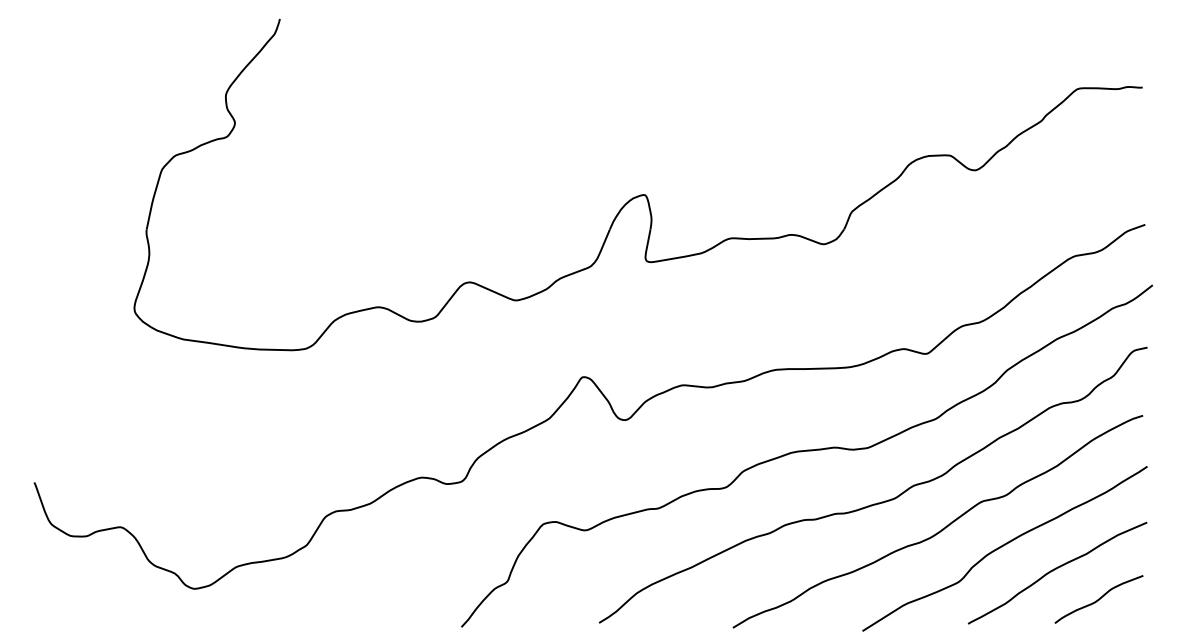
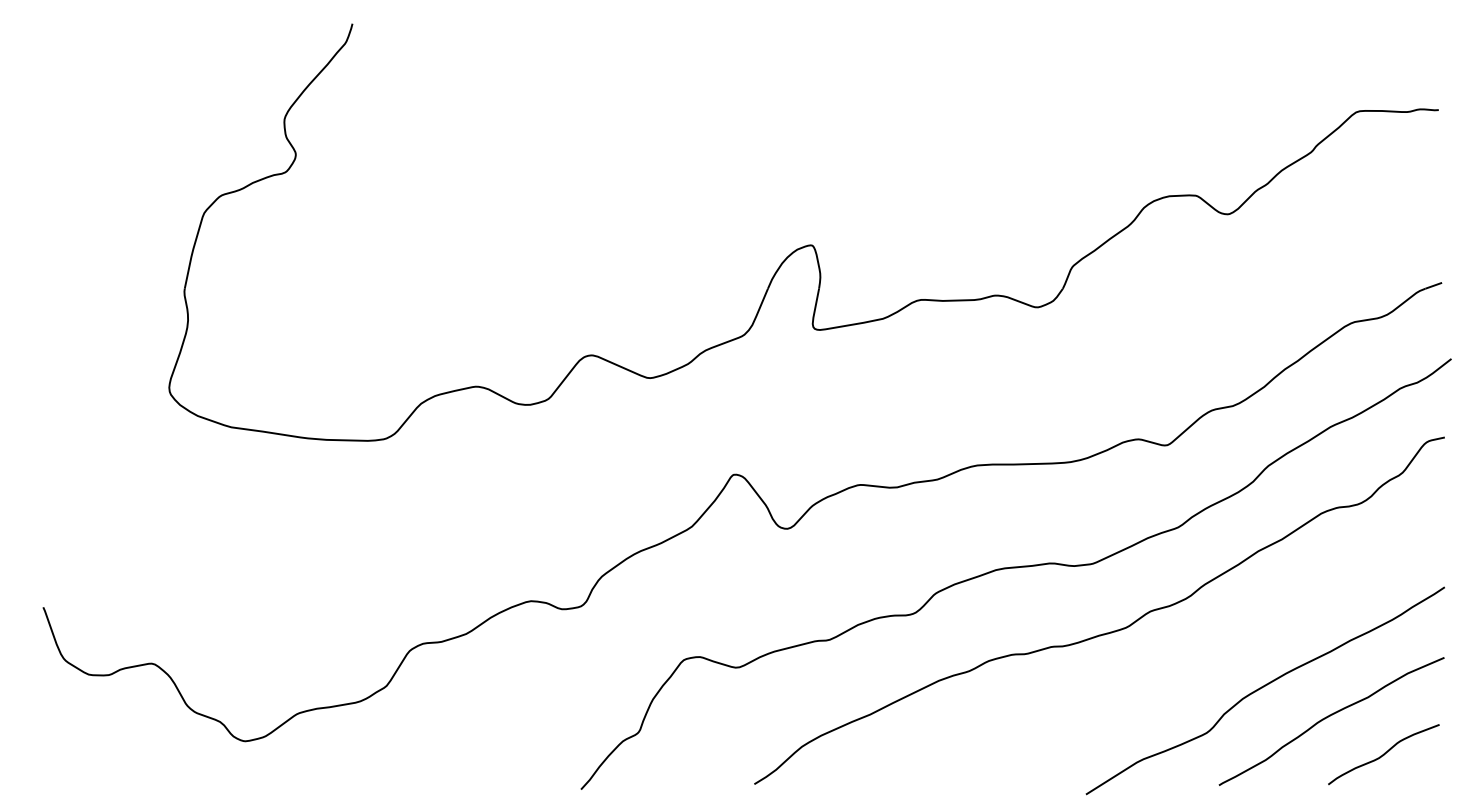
curve: (942, 528) -> (1186, 665), removed

